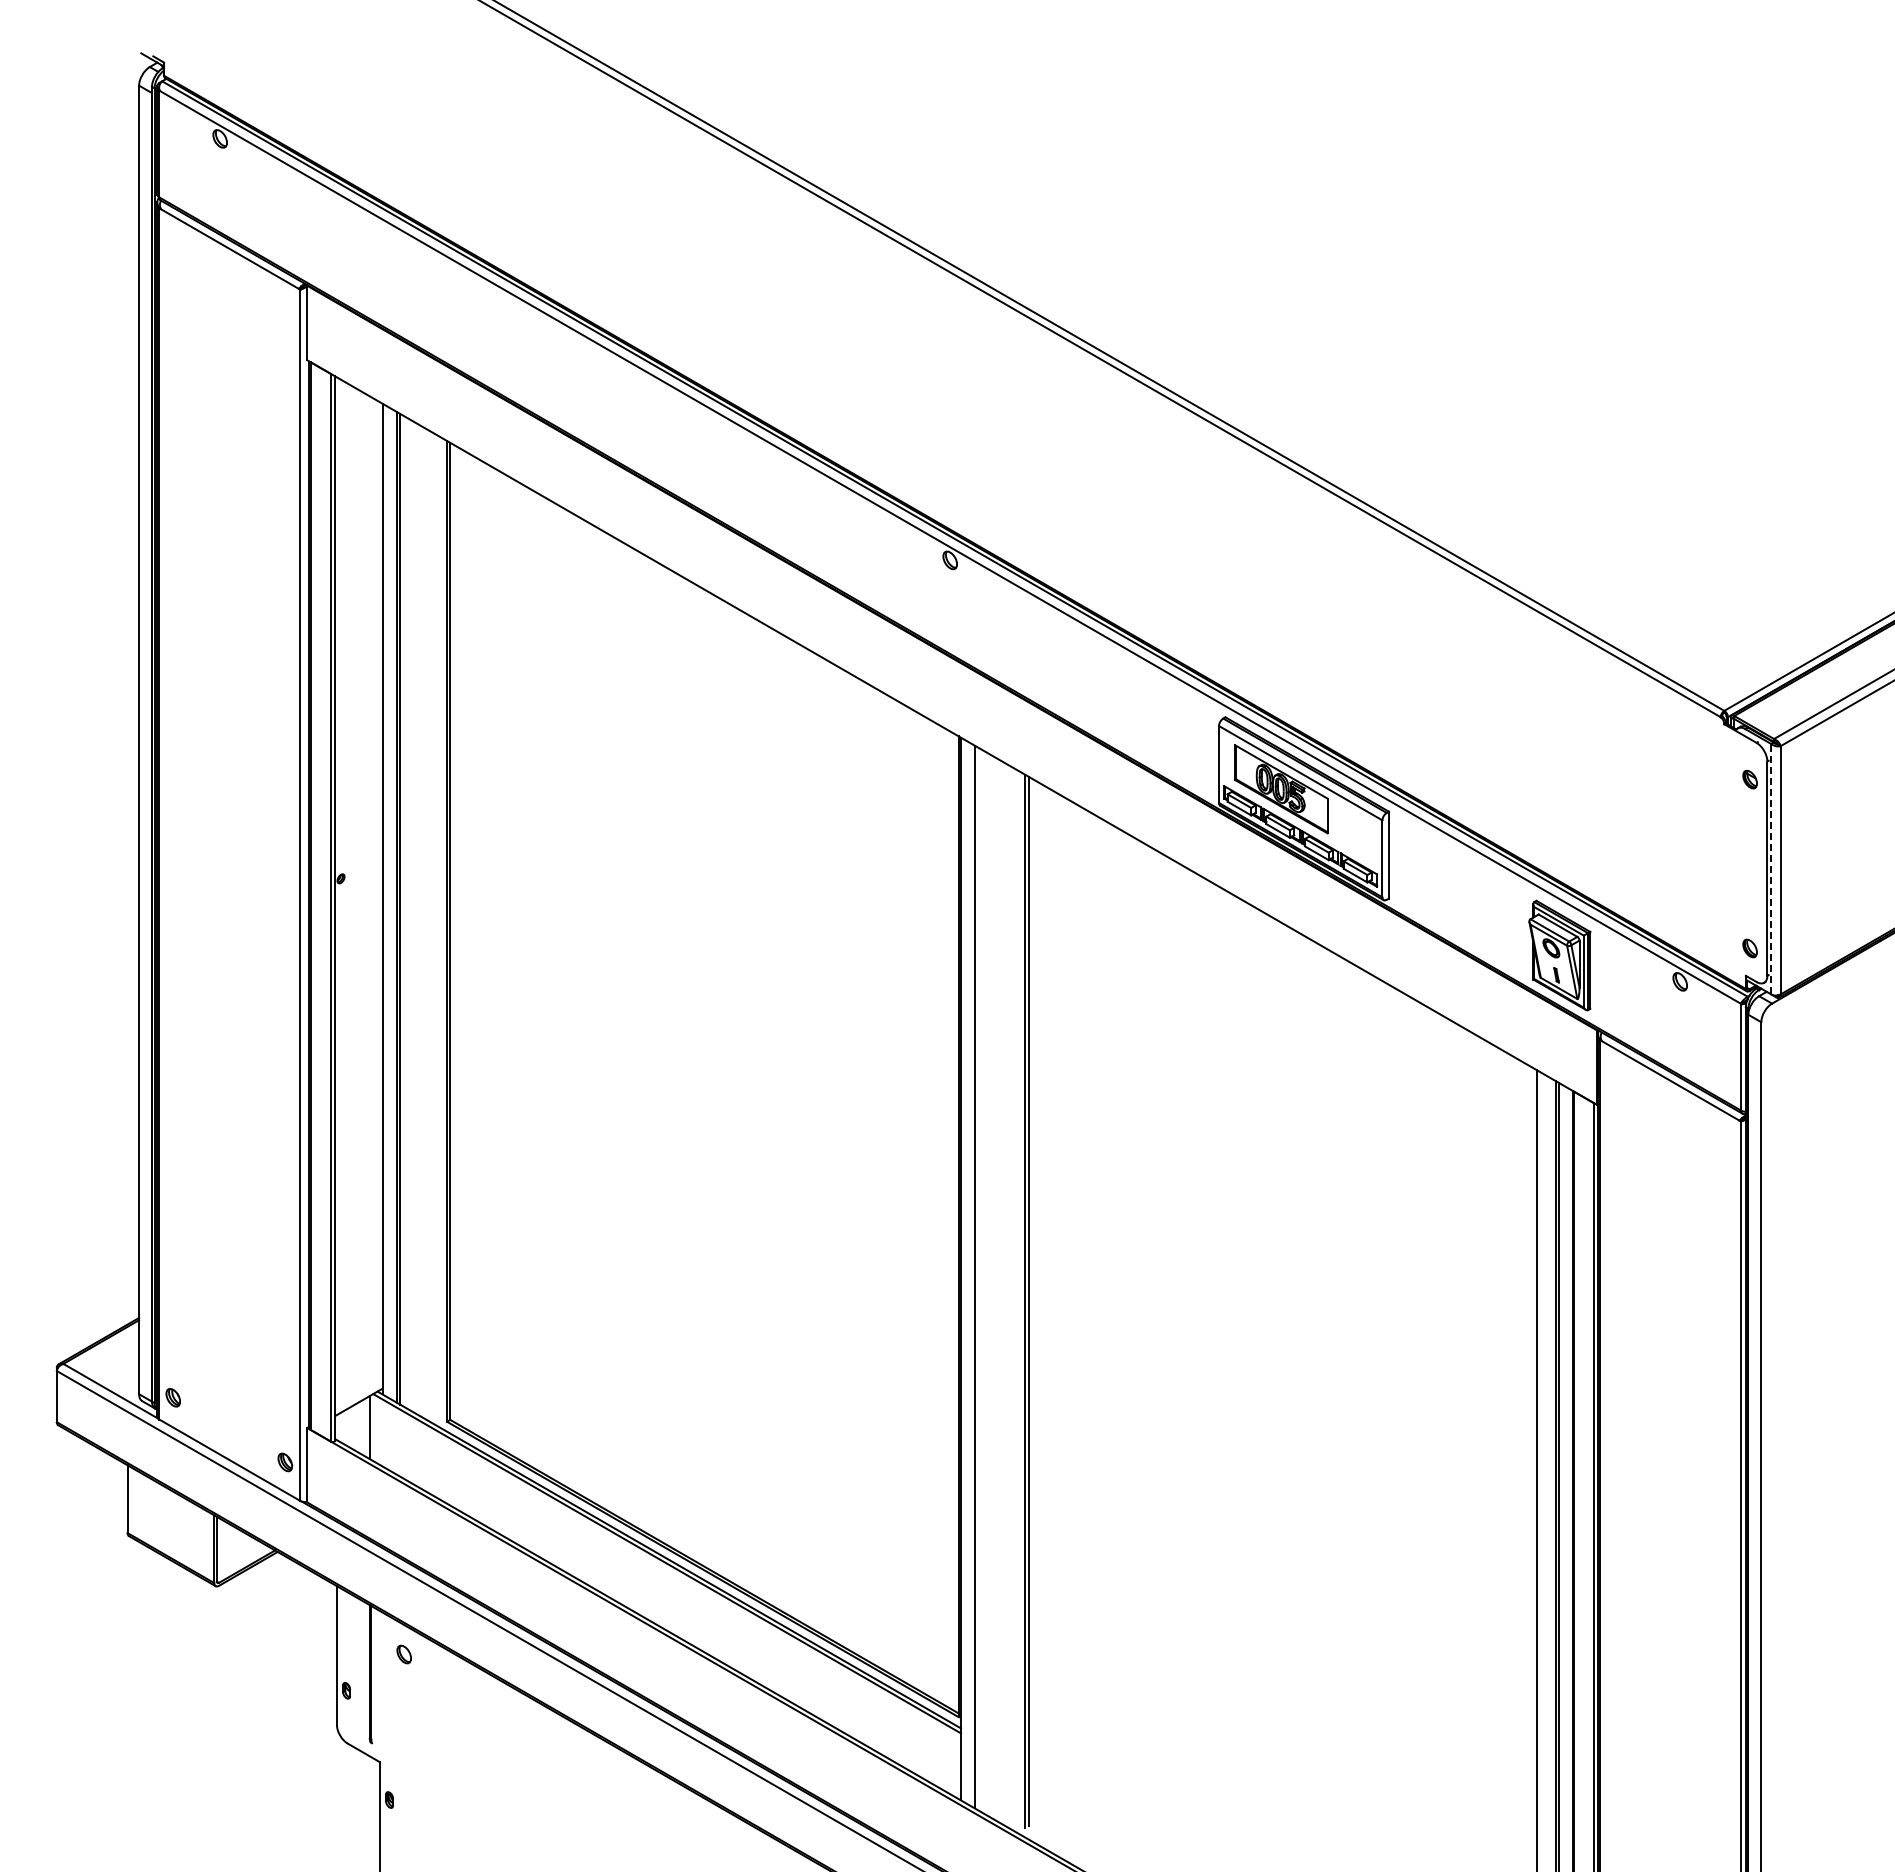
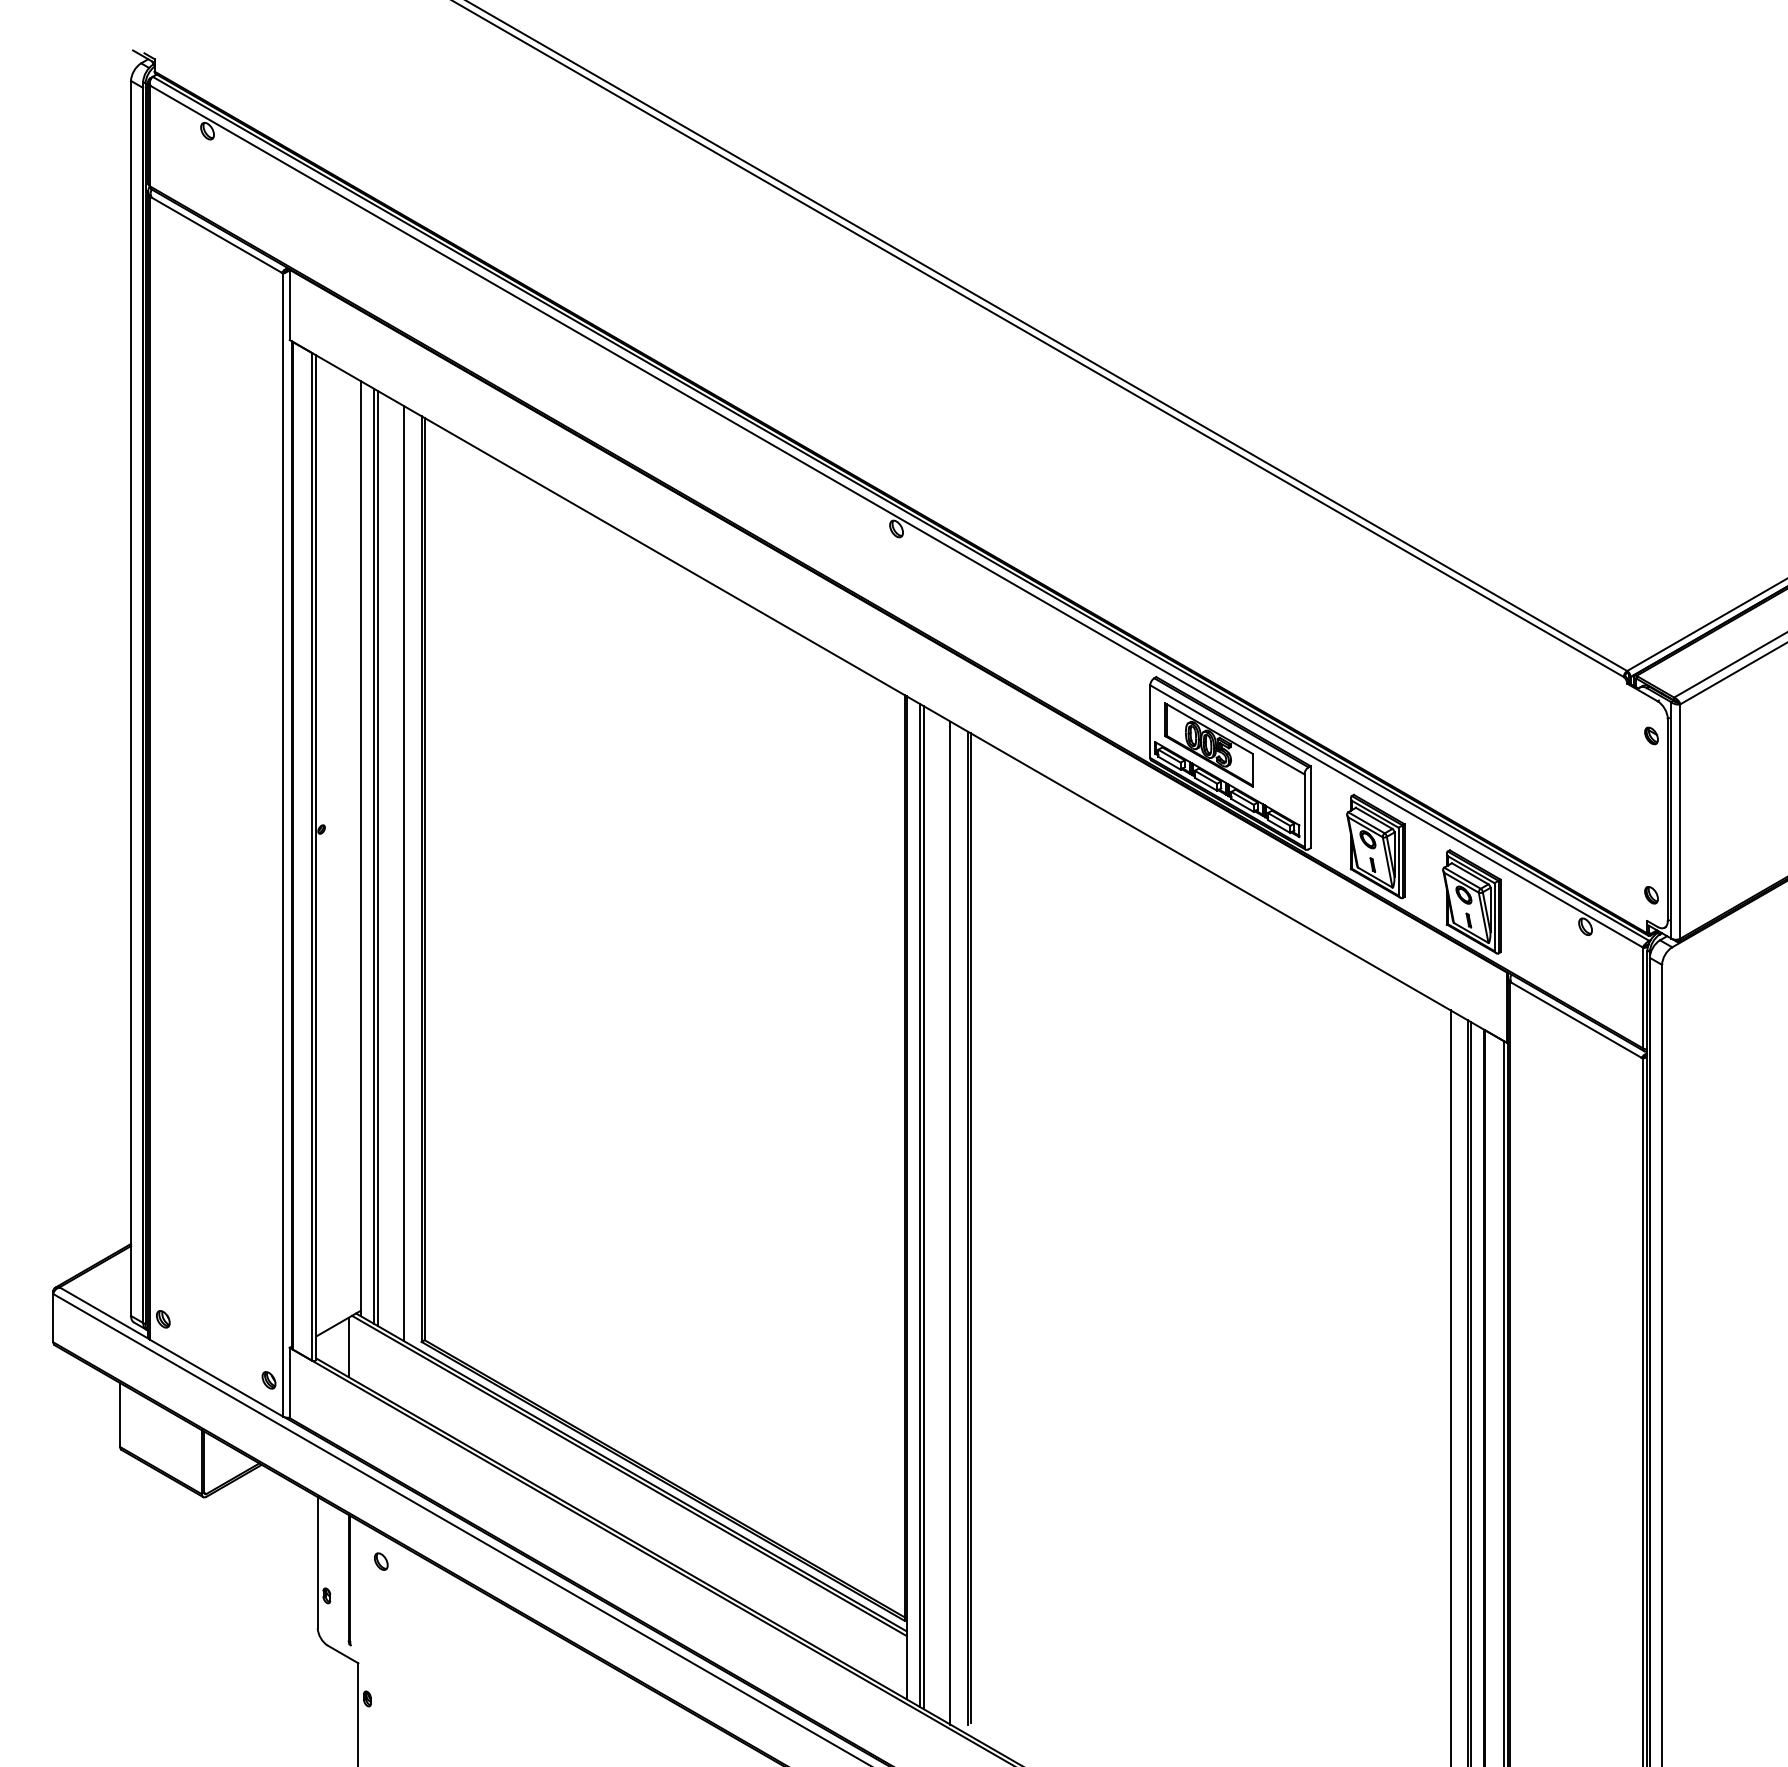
line: (1771, 868) -> (1671, 819), dashed -> solid
part: (1457, 896) -> (1375, 846), added
line: (428, 925) -> (404, 873), added
line: (978, 1278) -> (923, 1206), added
line: (1007, 1295) -> (950, 1222), added

